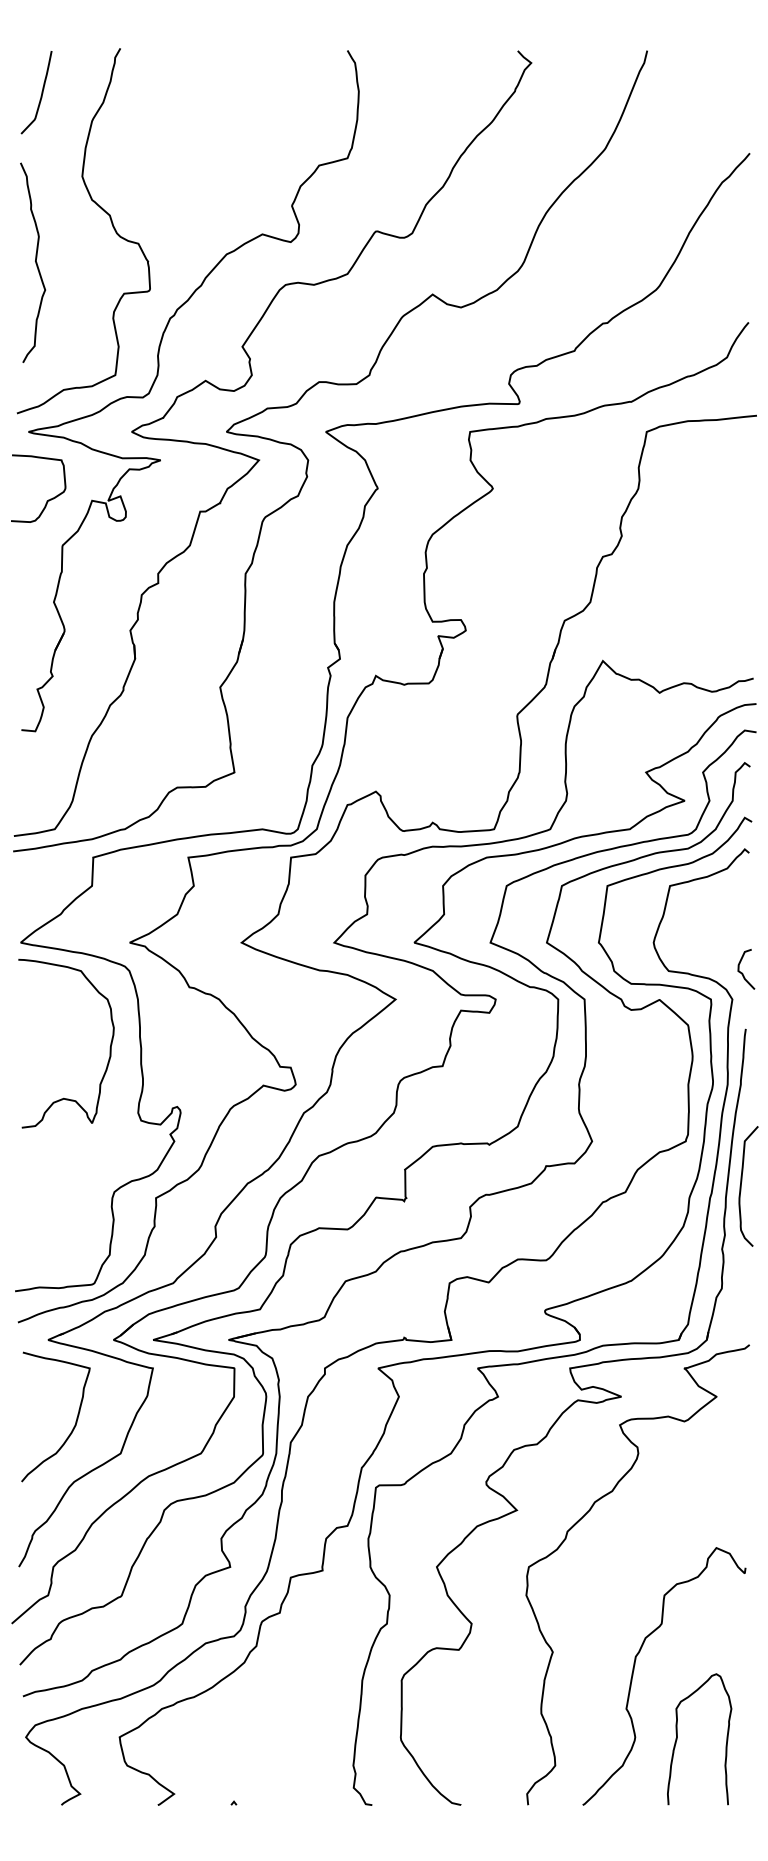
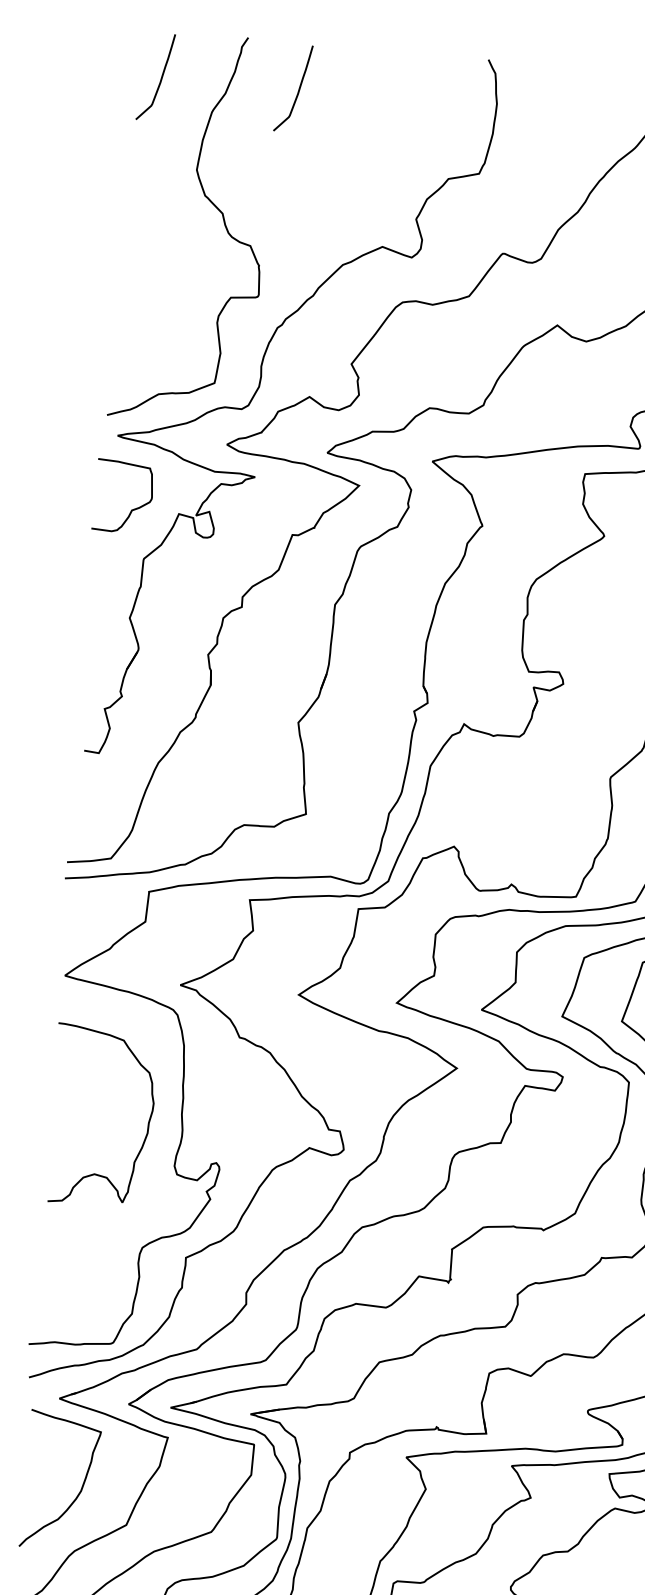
curve: (171, 92) -> (298, 88), added
curve: (35, 262) -> (139, 256), removed
curve: (109, 1047) -> (147, 1123), moved

